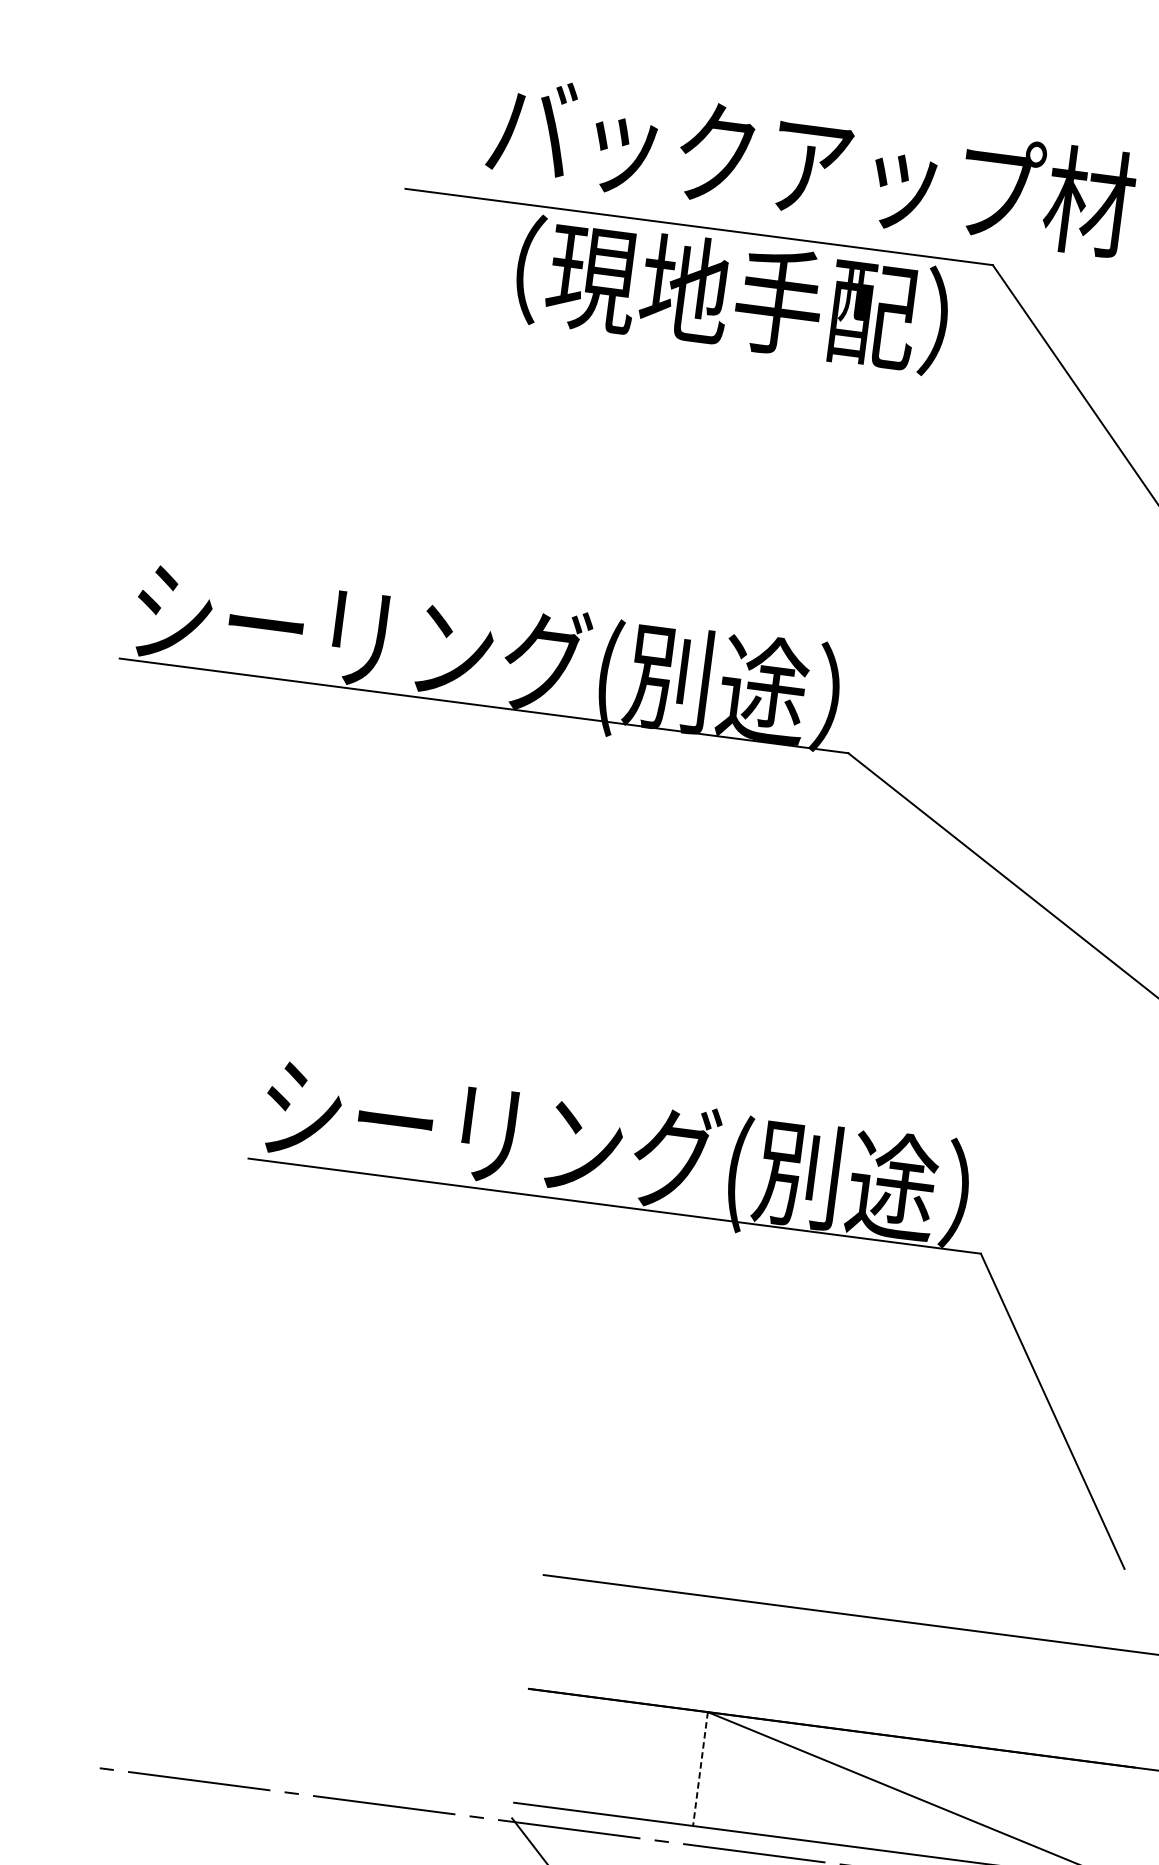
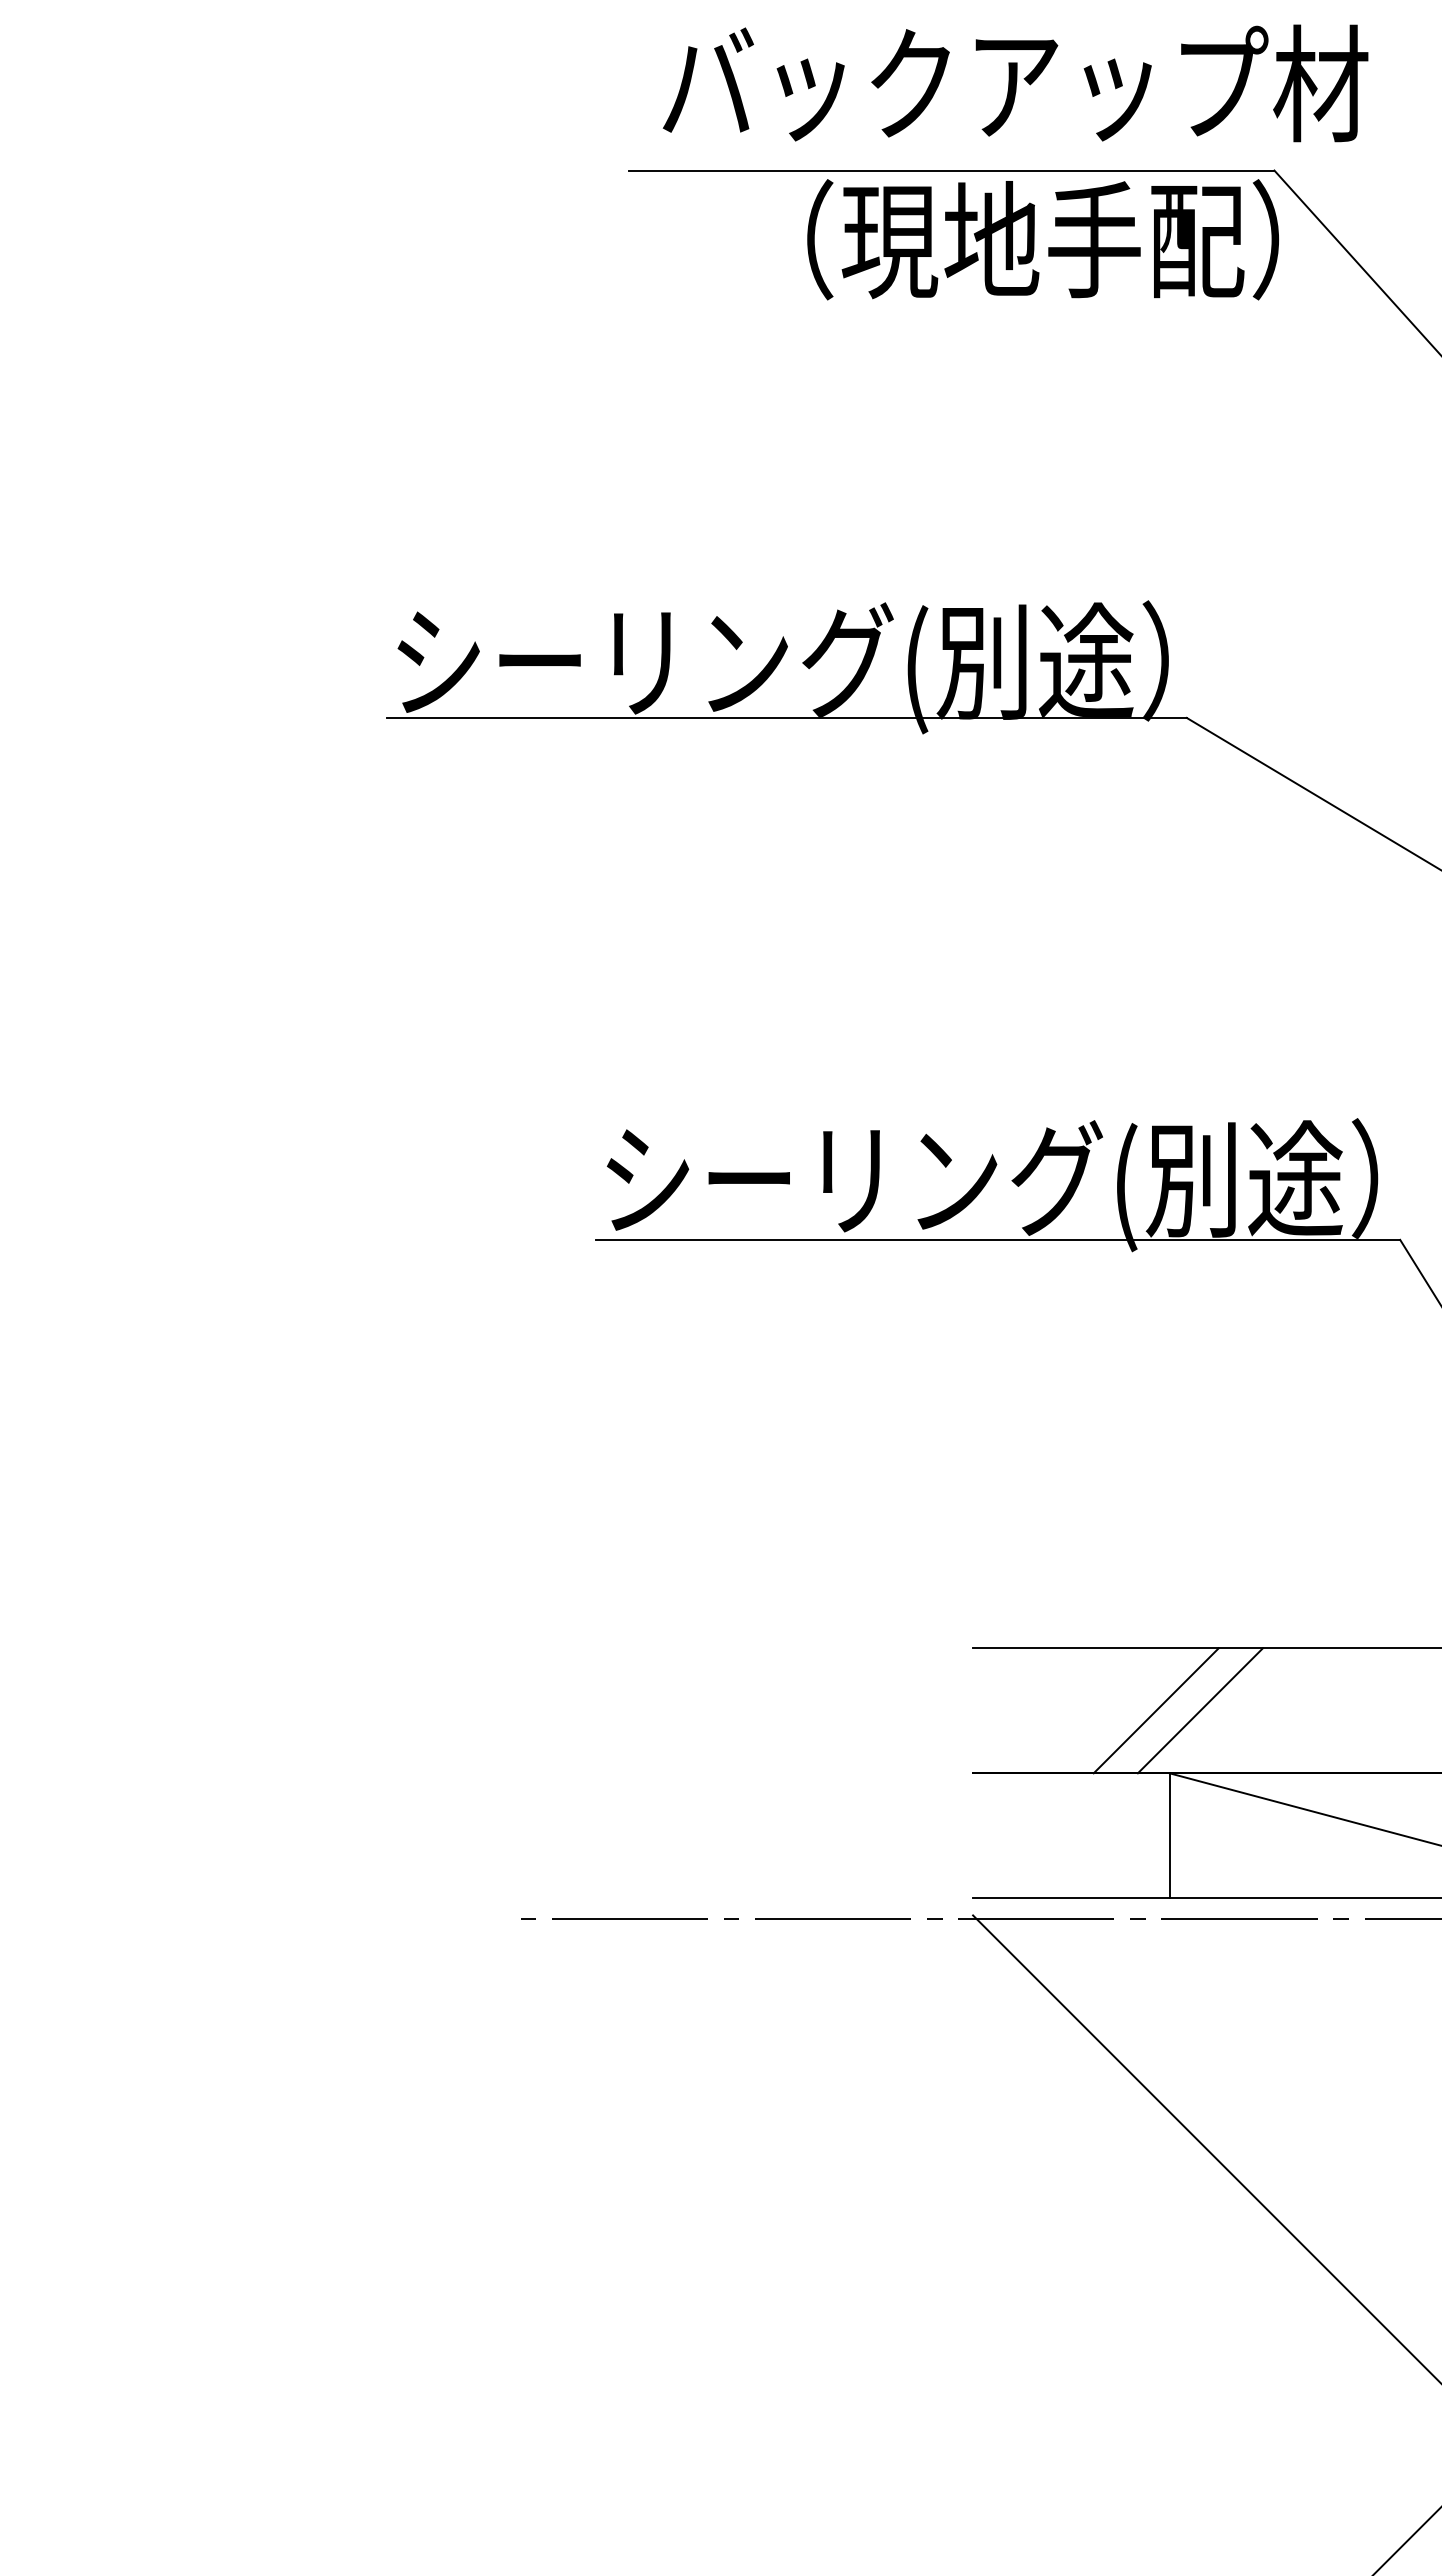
text: (811, 165) -> (1015, 83), moved
text: (731, 295) -> (1042, 239), moved
line: (702, 1653) -> (1155, 1710), added
line: (742, 1658) -> (1199, 1710), added
line: (700, 1768) -> (1169, 1835), dashed -> solid

